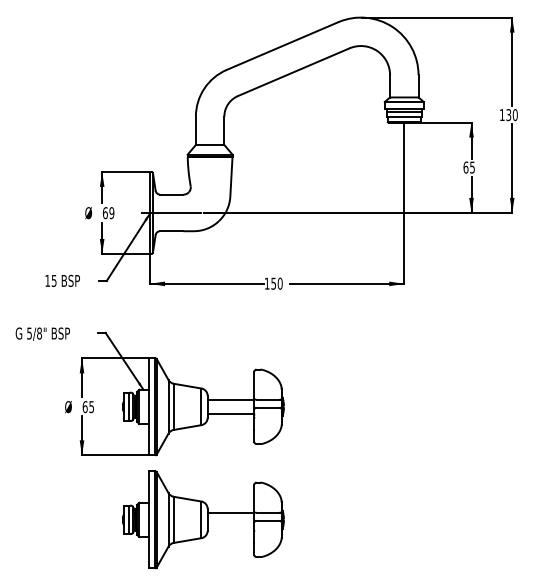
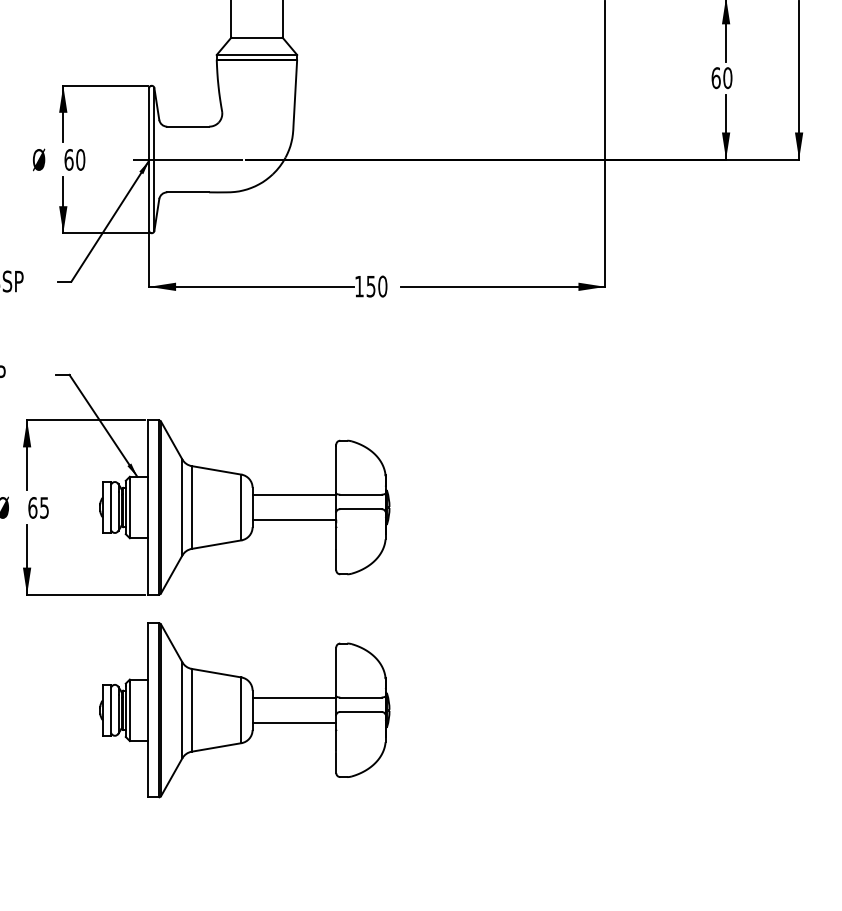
text: (472, 167) -> (727, 77), 65 -> 60
text: (111, 213) -> (80, 160), 69 -> 60
line: (230, 526) -> (293, 722), added

